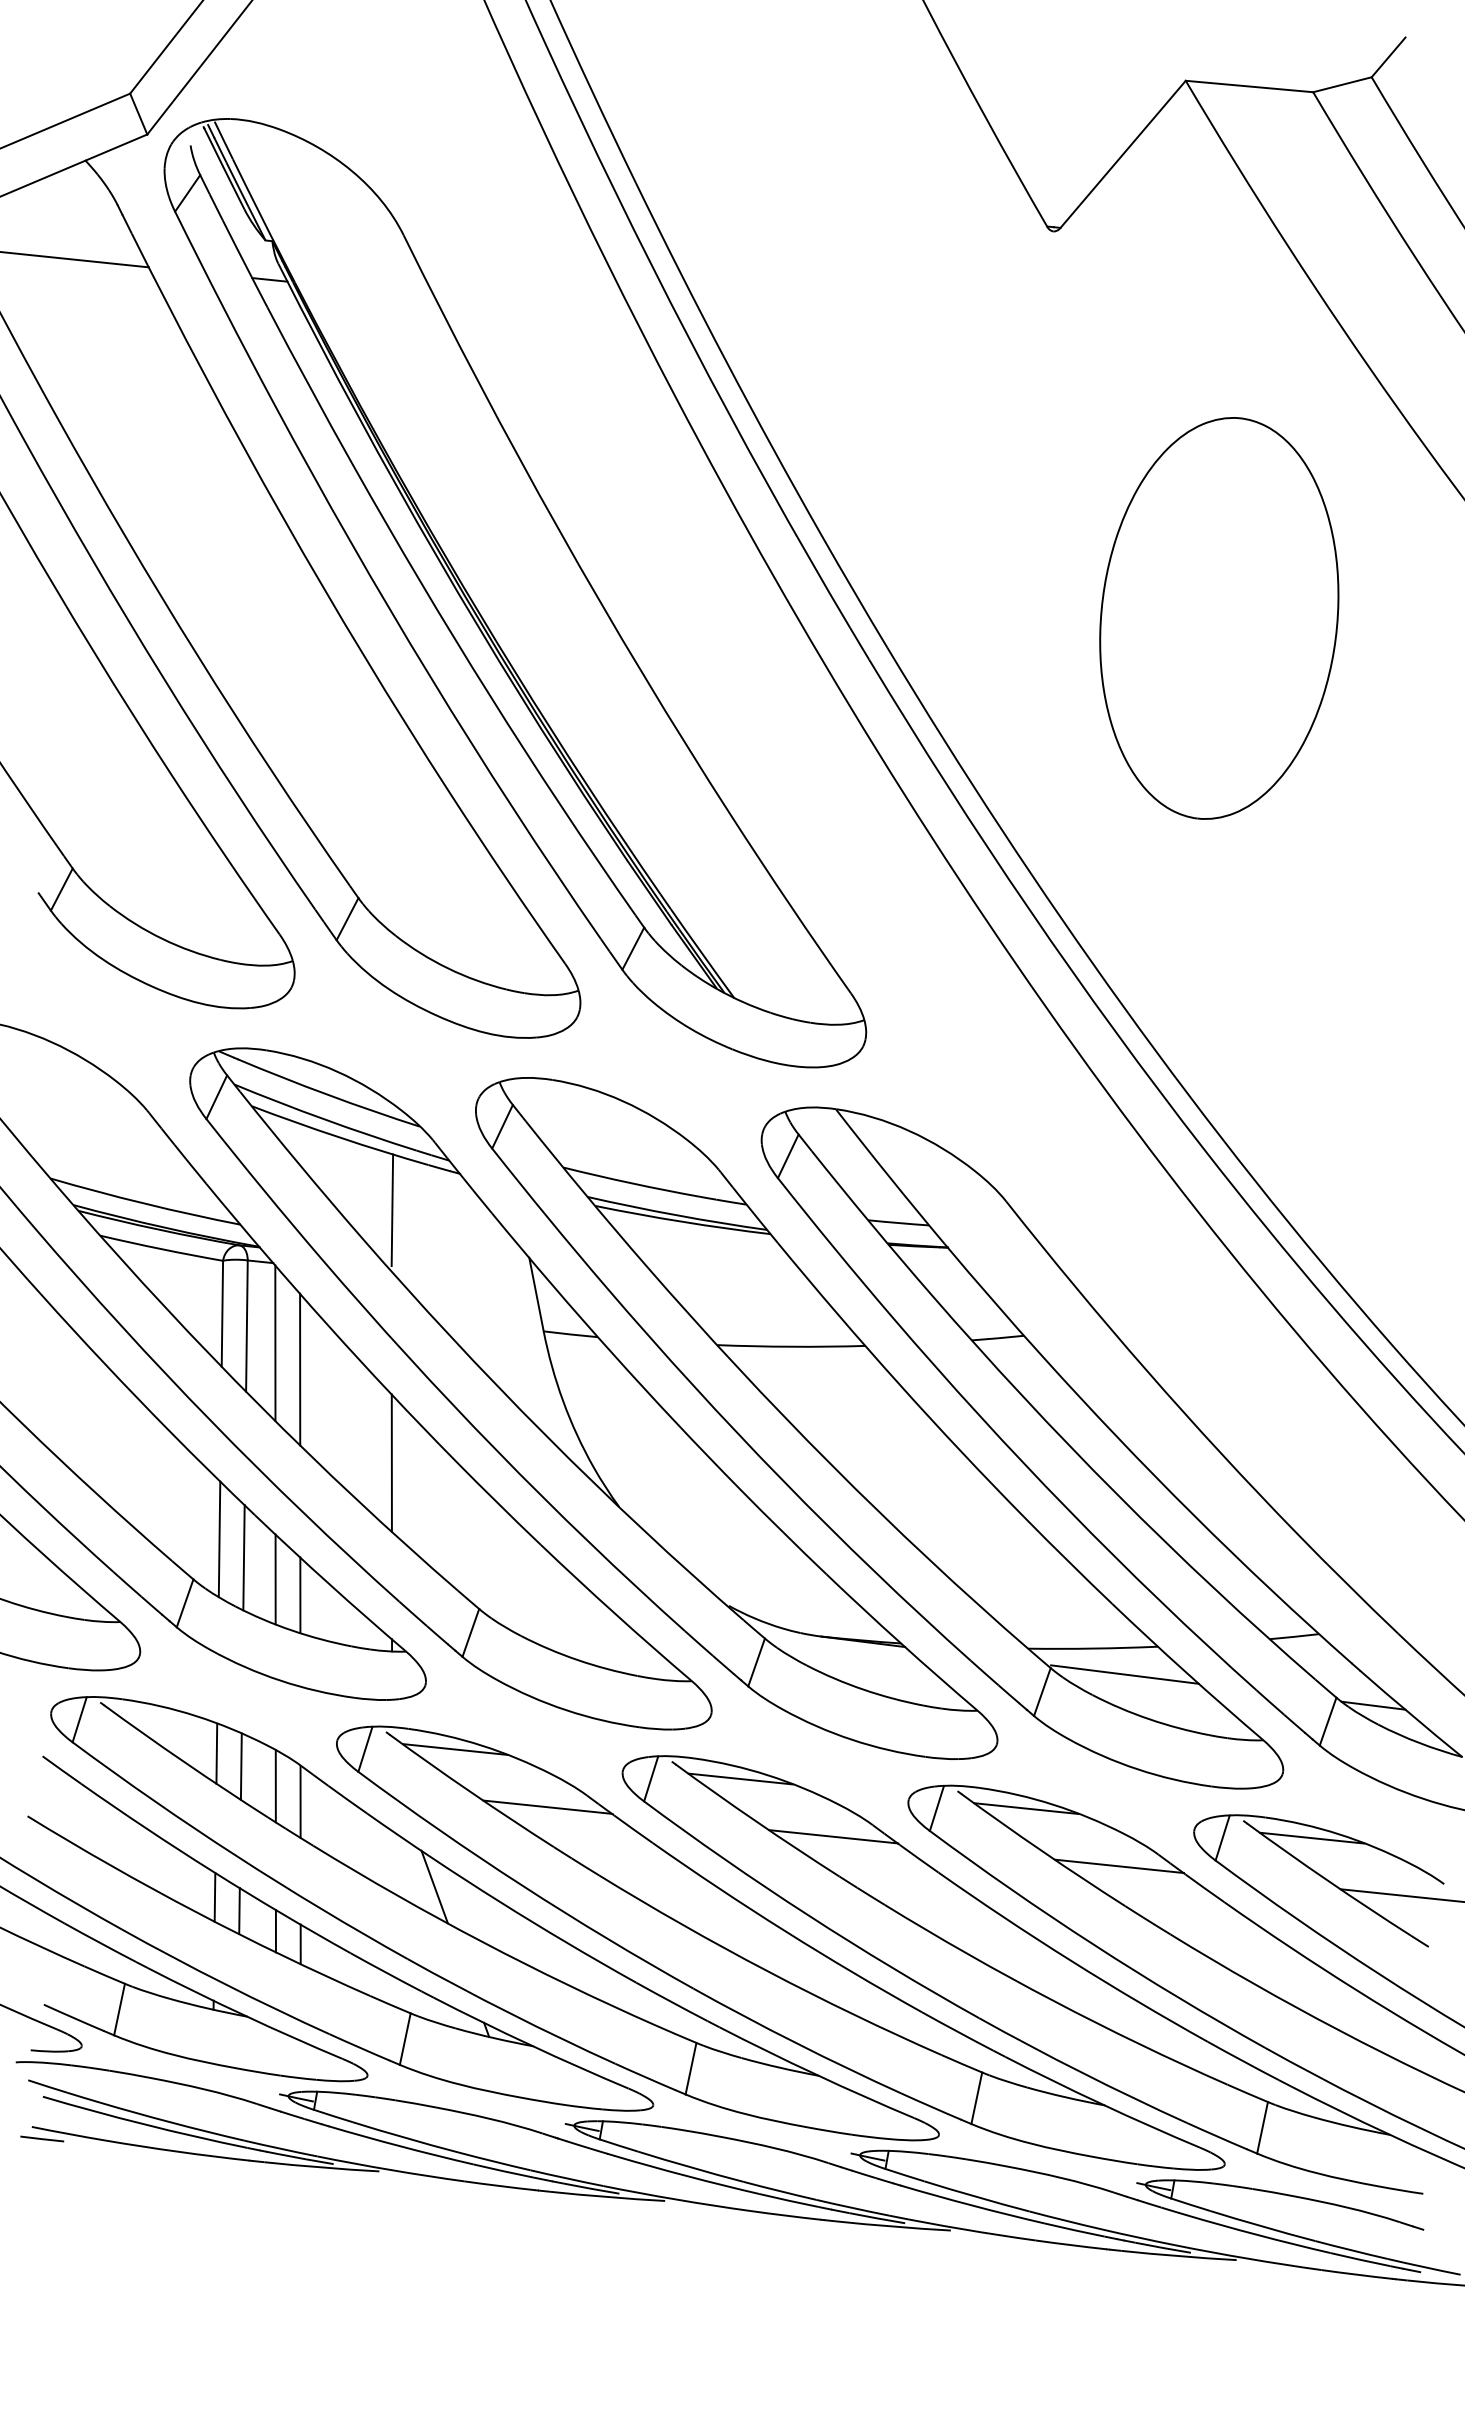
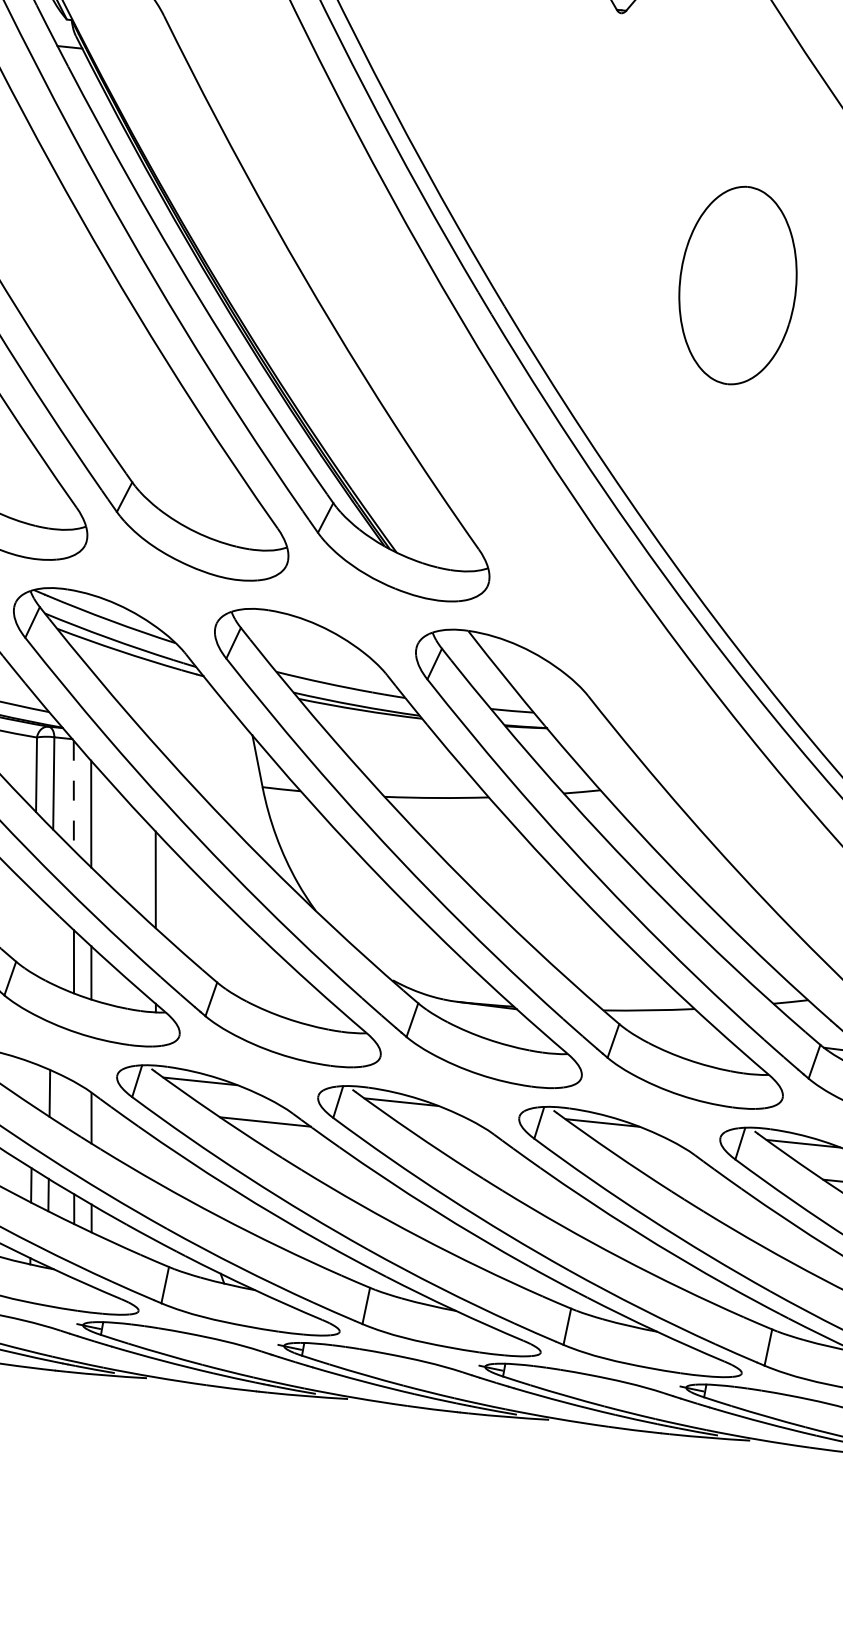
part: (1219, 618) -> (738, 285), size x0.7
line: (392, 1210) -> (156, 702), removed
line: (275, 1343) -> (73, 795), solid -> dashed
line: (219, 1539) -> (34, 933), removed
line: (243, 1557) -> (51, 946), removed
line: (1124, 1674) -> (671, 1028), removed
line: (216, 1753) -> (32, 1084), removed
line: (275, 1786) -> (73, 1107), removed
line: (833, 1836) -> (466, 1142), removed
line: (1119, 1866) -> (667, 1163), removed
line: (434, 1886) -> (185, 1177), removed

